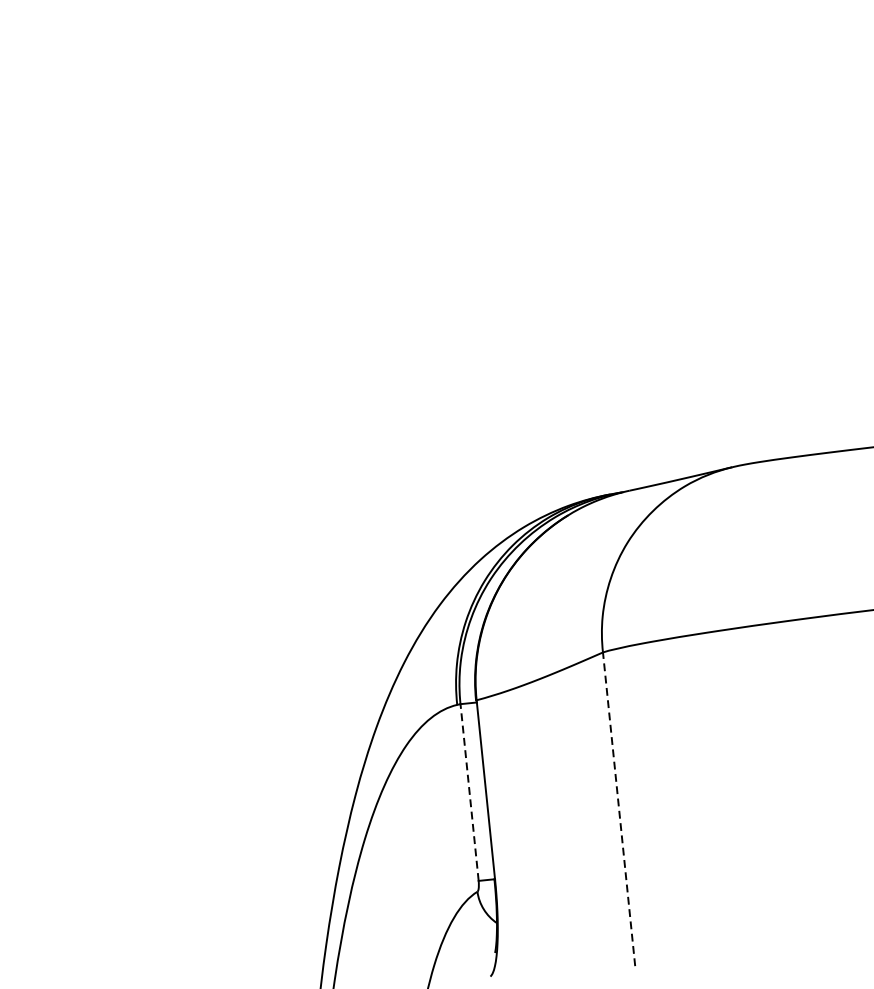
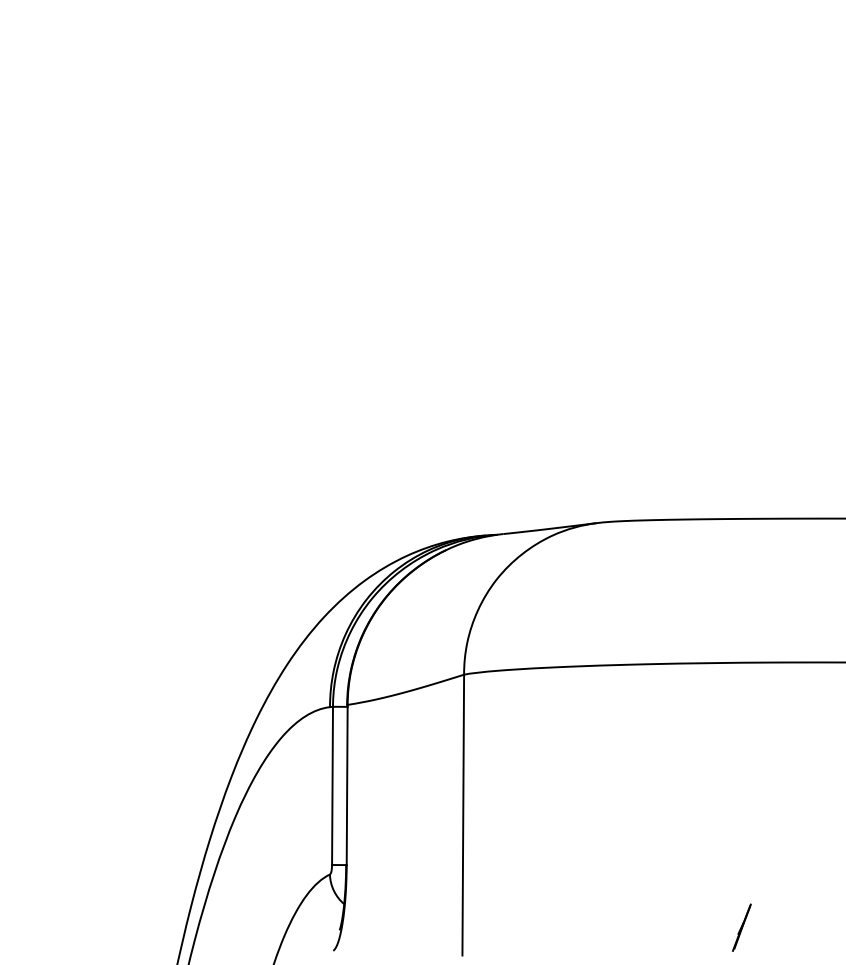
line: (469, 792) -> (332, 785), dashed -> solid
line: (619, 808) -> (463, 814), dashed -> solid

